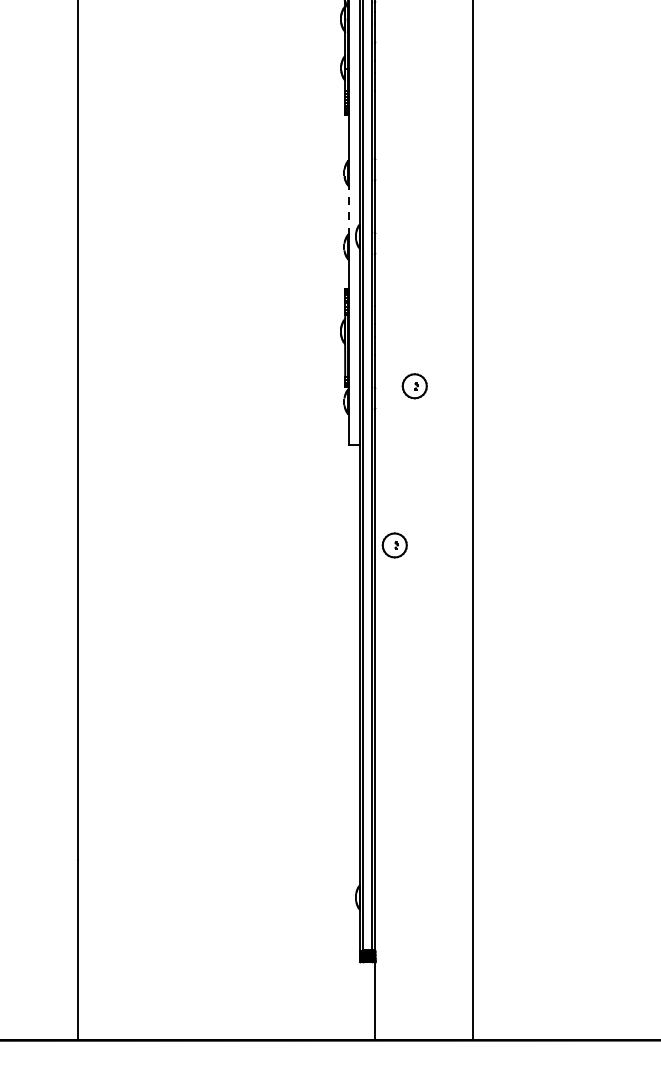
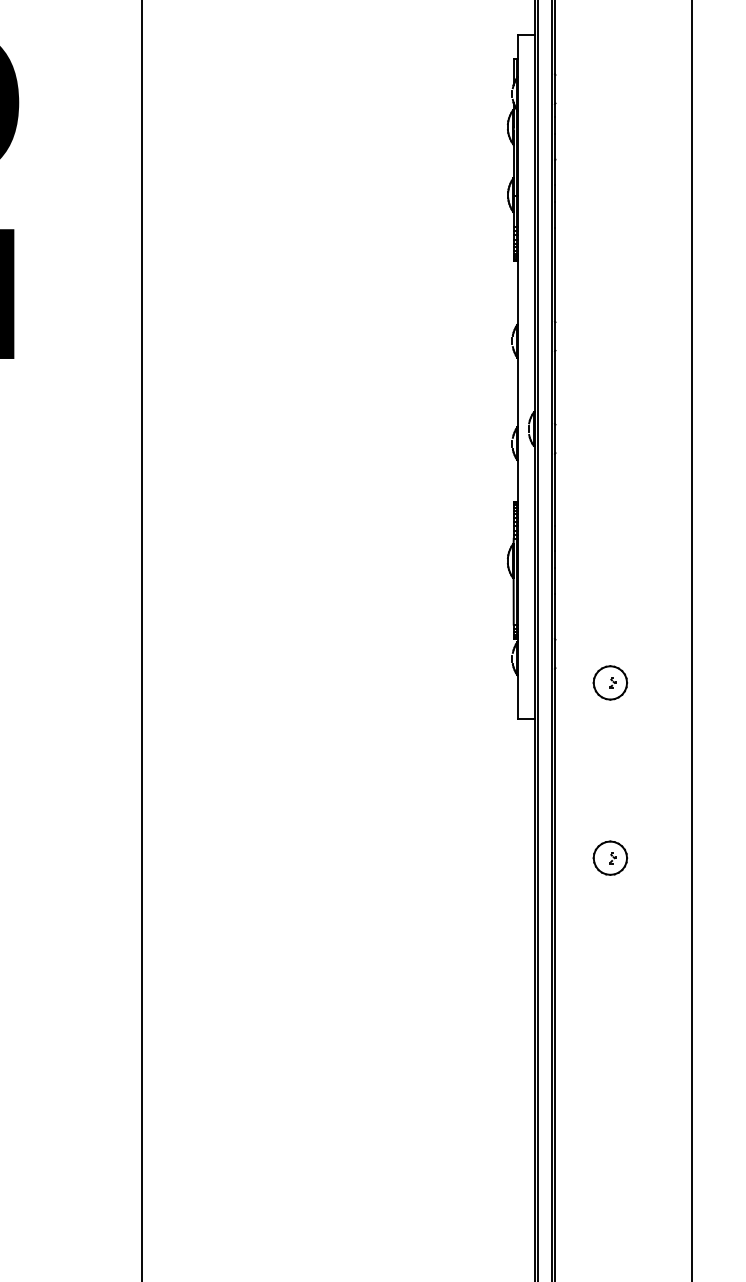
line: (348, 210) -> (518, 392), dashed -> solid
part: (414, 386) -> (609, 683), moved
part: (394, 545) -> (609, 858), moved

